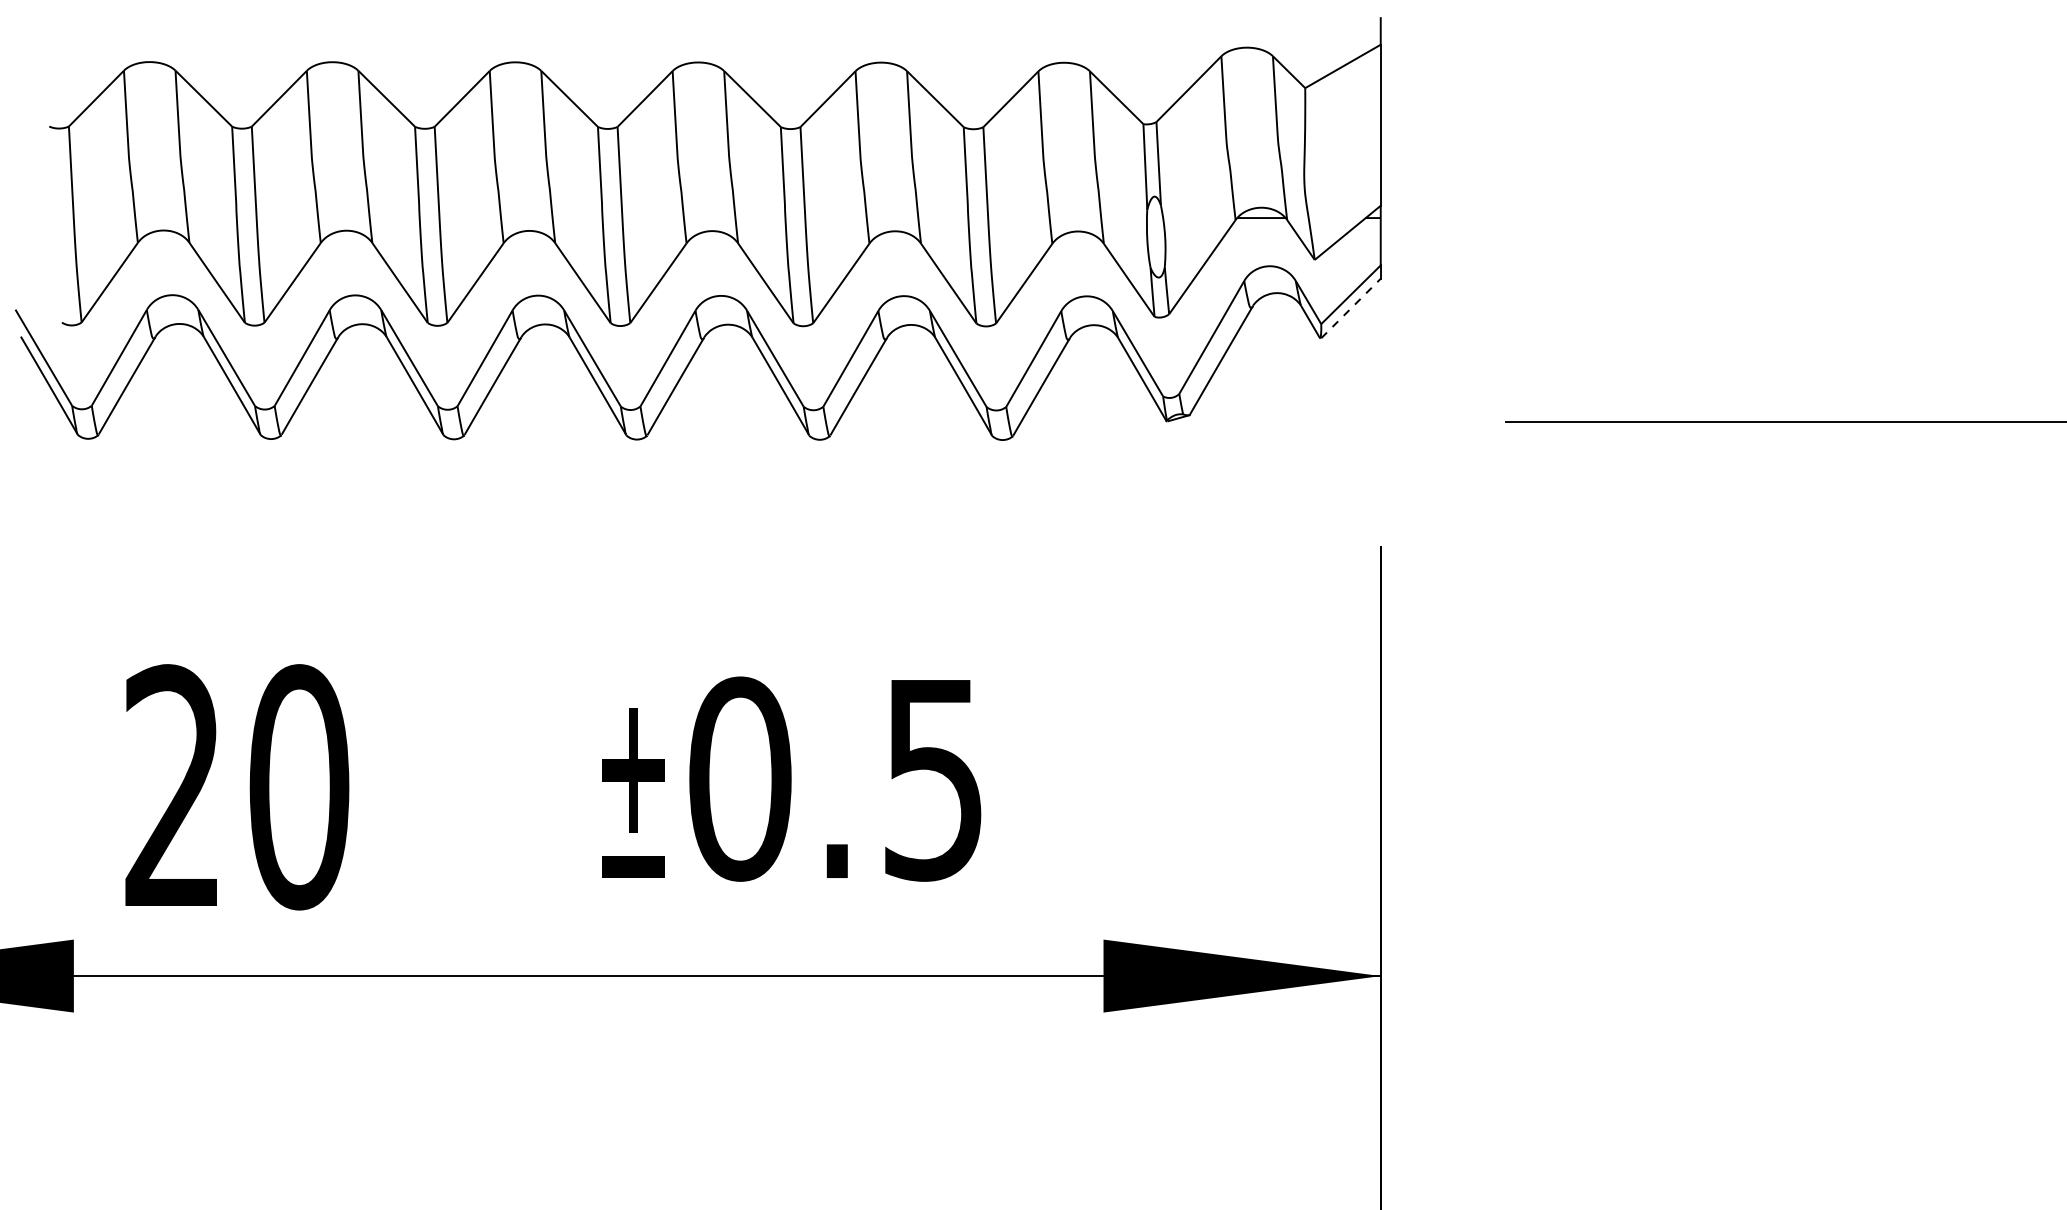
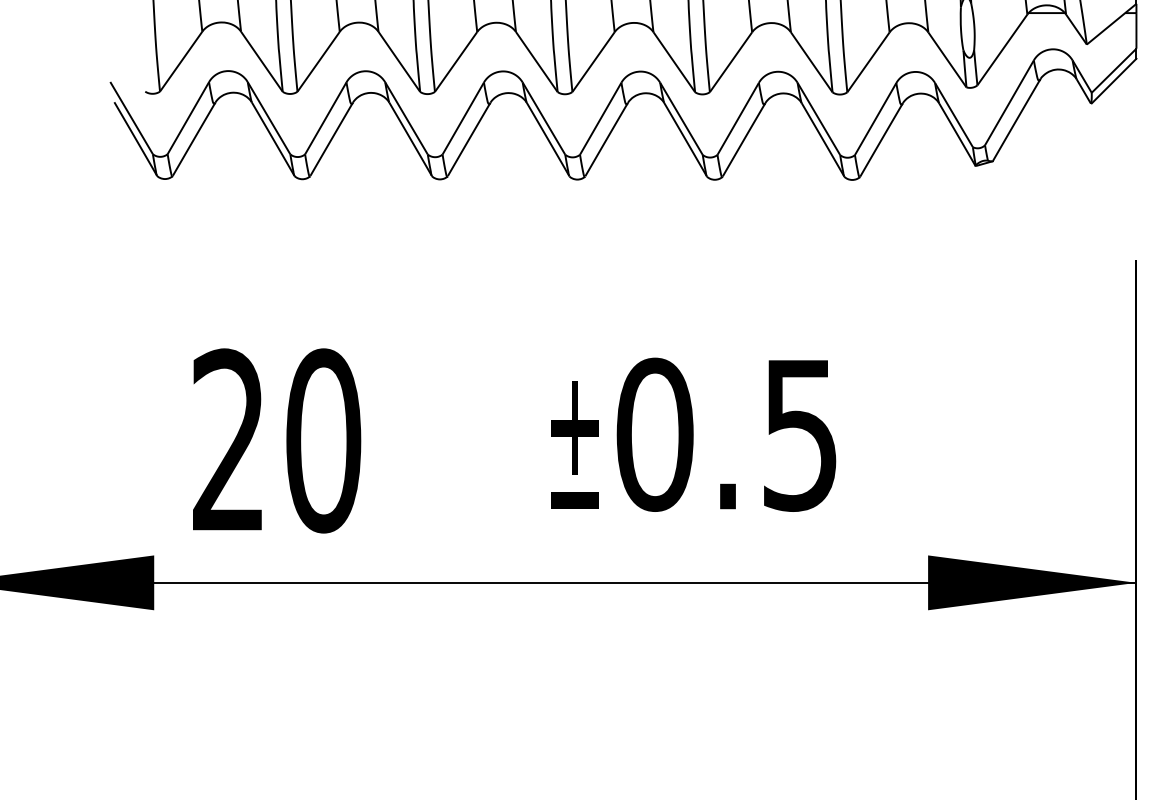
line: (1351, 308) -> (1114, 81), dashed -> solid

